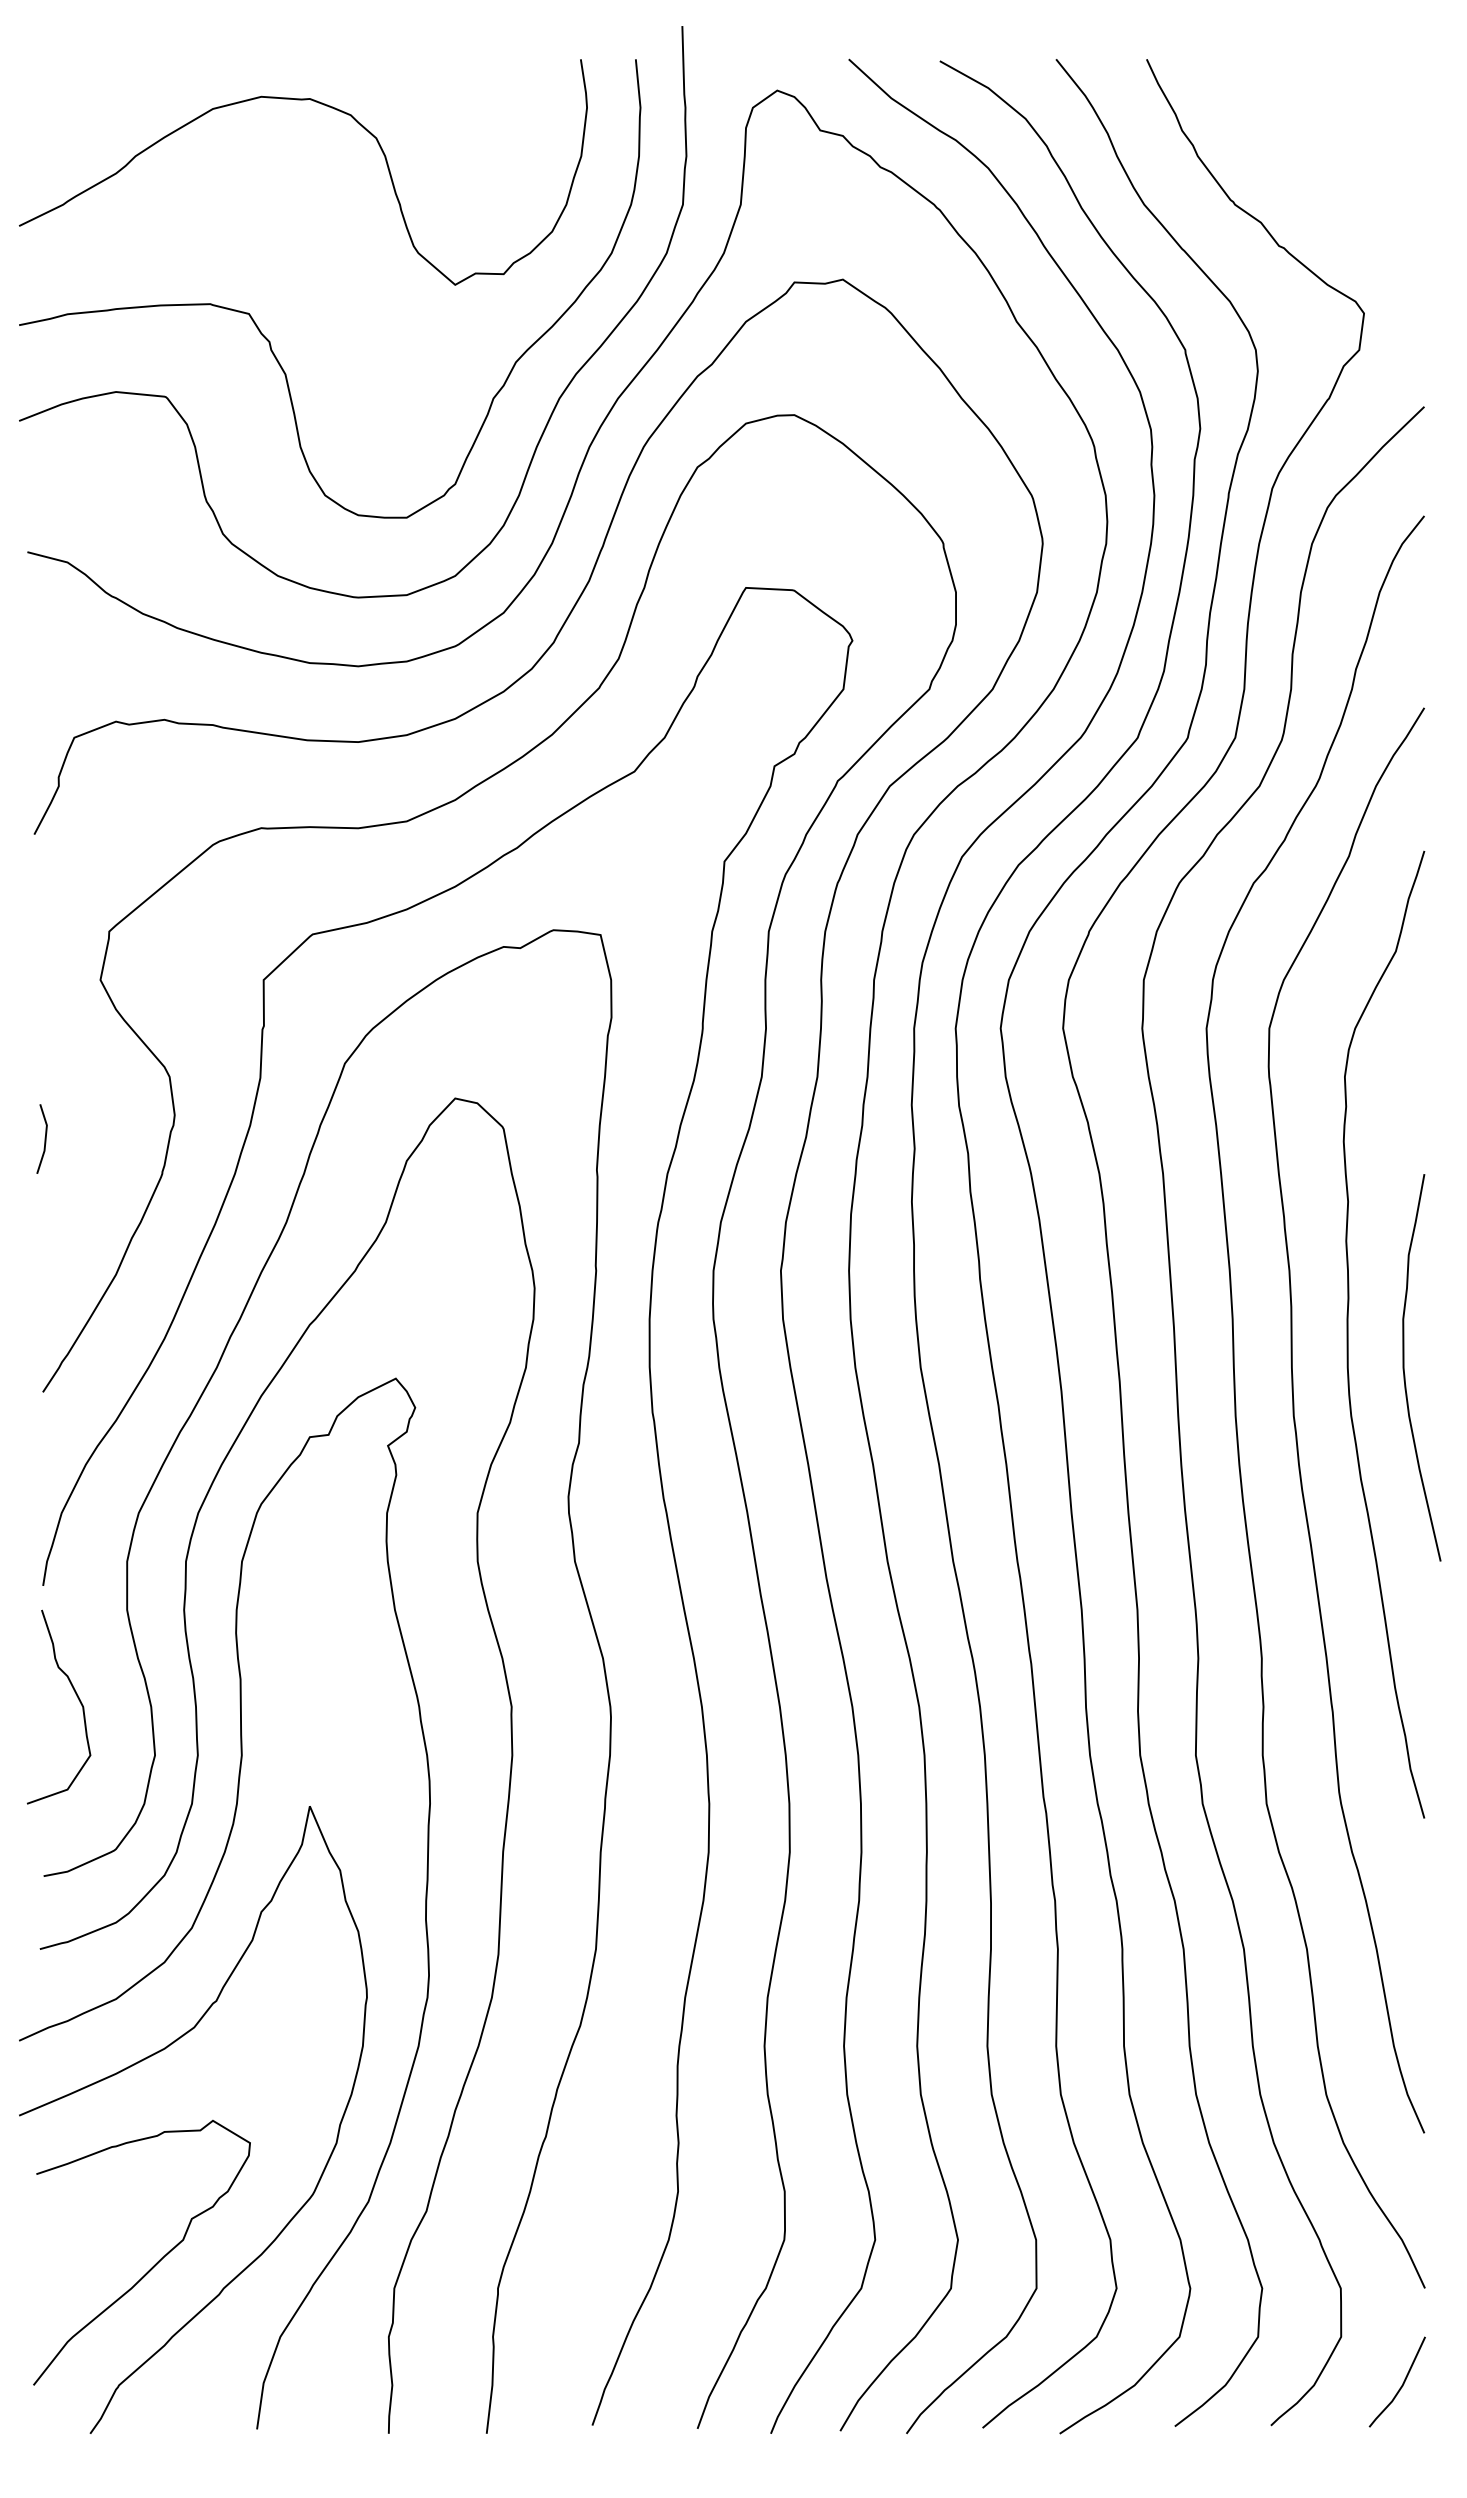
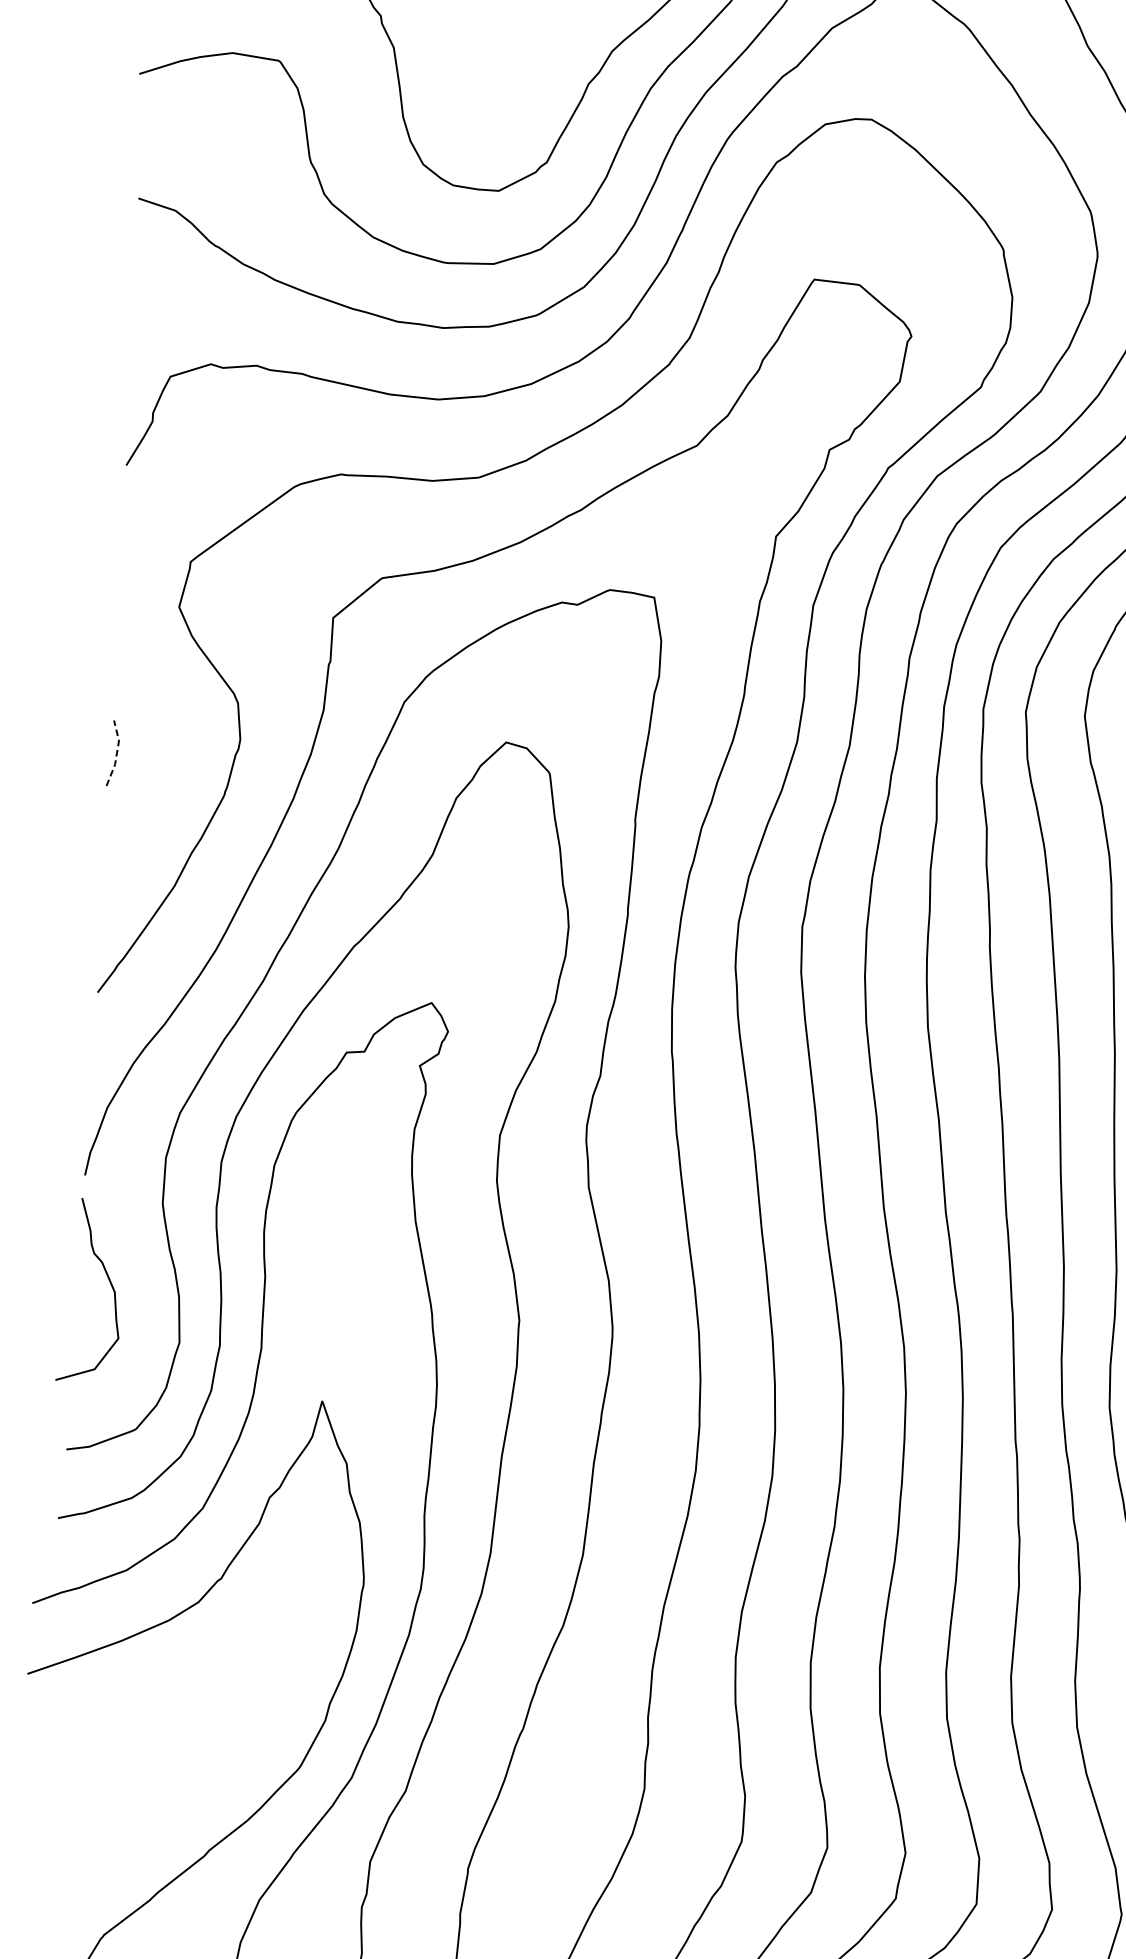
line: (45, 1139) -> (116, 754), solid -> dashed
curve: (154, 2264) -> (145, 1823), removed

